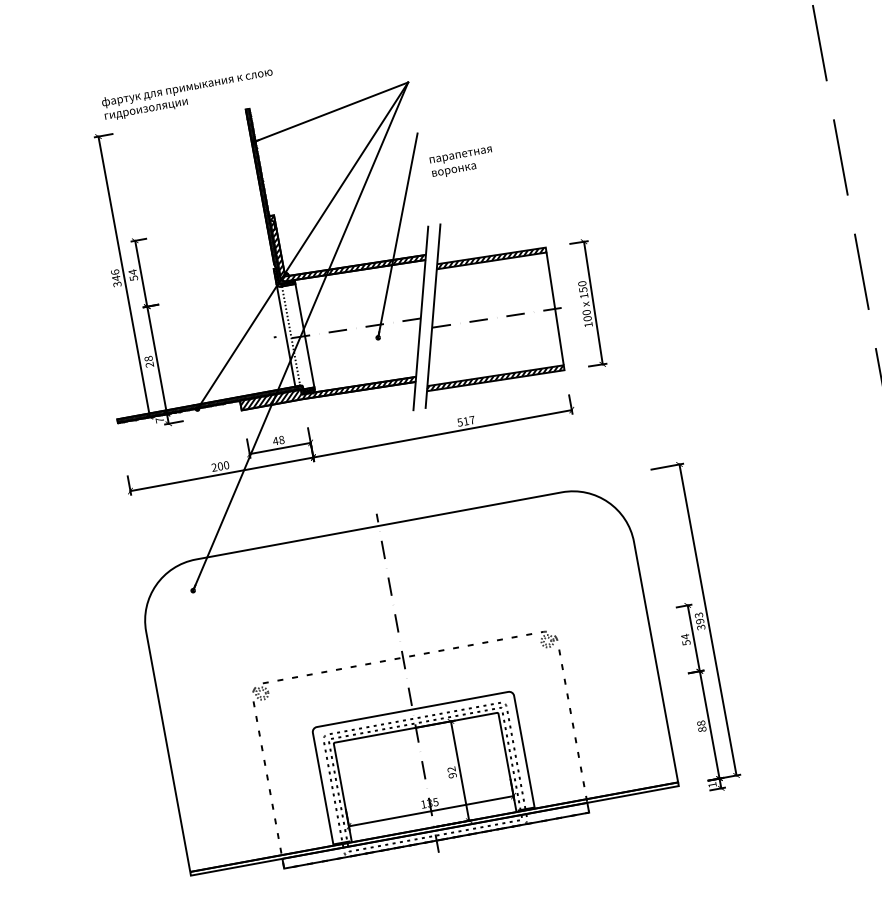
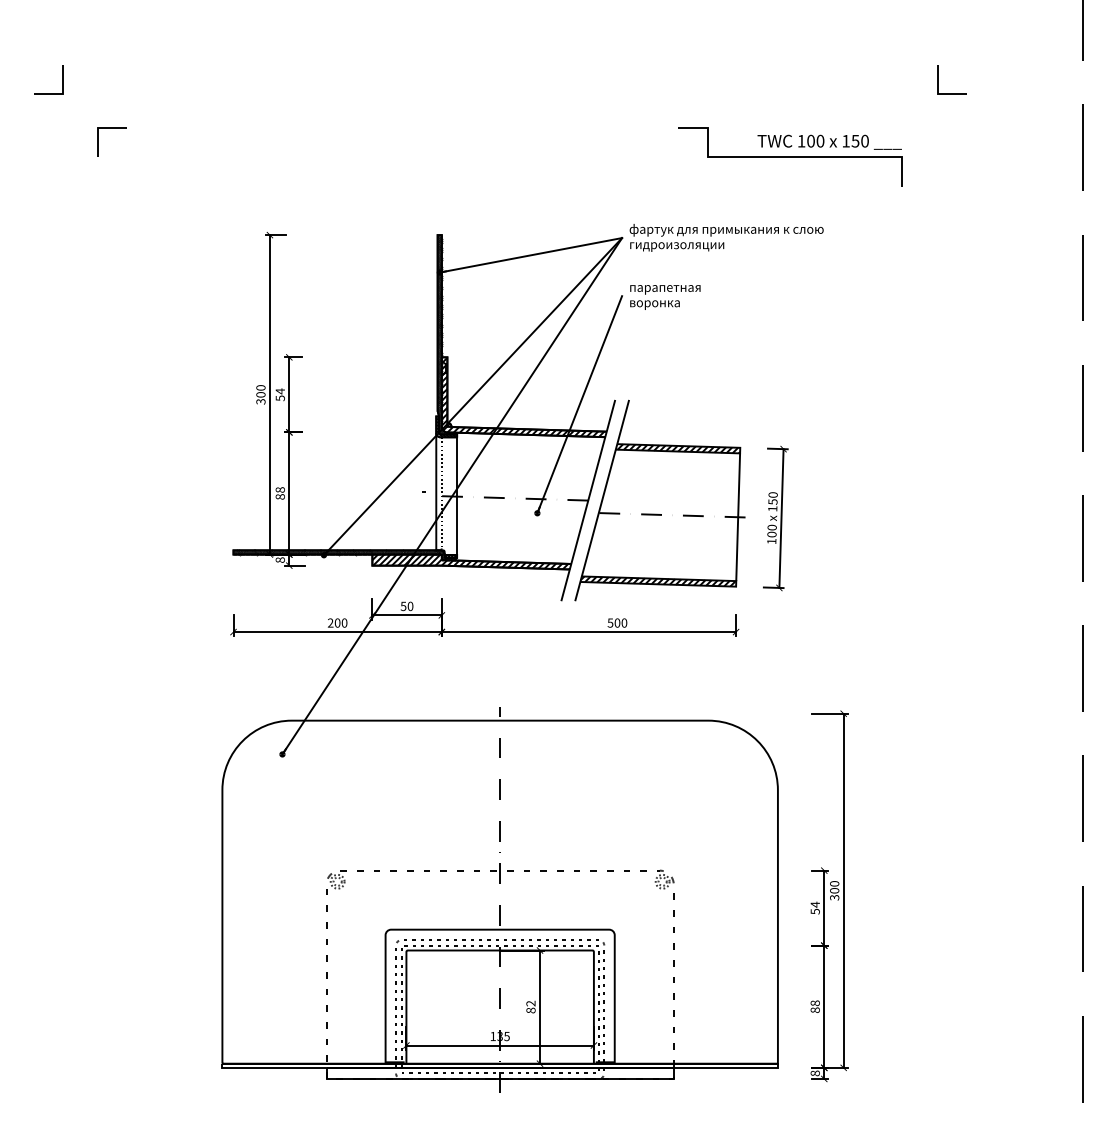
text: (188, 94) -> (726, 237), moved
text: (462, 162) -> (665, 297), moved
text: (115, 275) -> (260, 391), 346 -> 300
text: (149, 364) -> (280, 496), 28 -> 88
text: (159, 419) -> (279, 559), 7 -> 8
text: (468, 420) -> (620, 622), 517 -> 500
text: (278, 440) -> (406, 606), 48 -> 50
text: (699, 618) -> (834, 887), 393 -> 300
text: (452, 775) -> (530, 1010), 92 -> 82
text: (711, 785) -> (814, 1073), 1 -> 8

